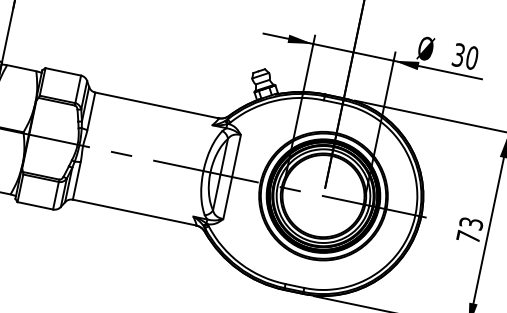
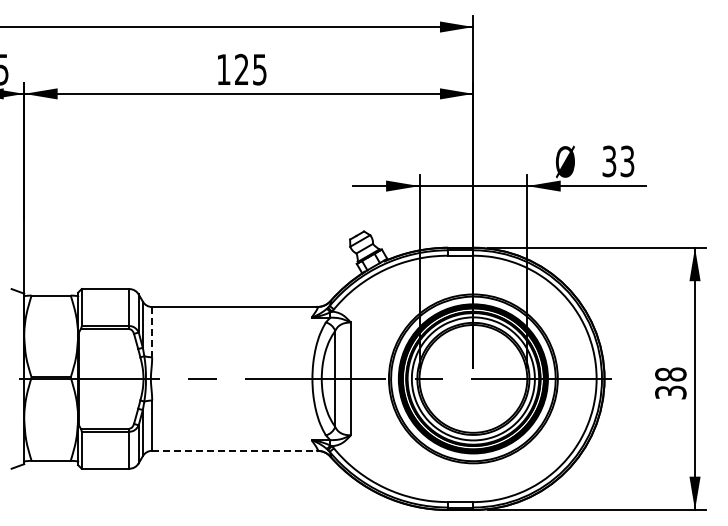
text: (472, 58) -> (627, 161), 30 -> 33
line: (91, 111) -> (152, 332), solid -> dashed
line: (135, 212) -> (235, 450), solid -> dashed
text: (469, 230) -> (670, 383), 73 -> 38

